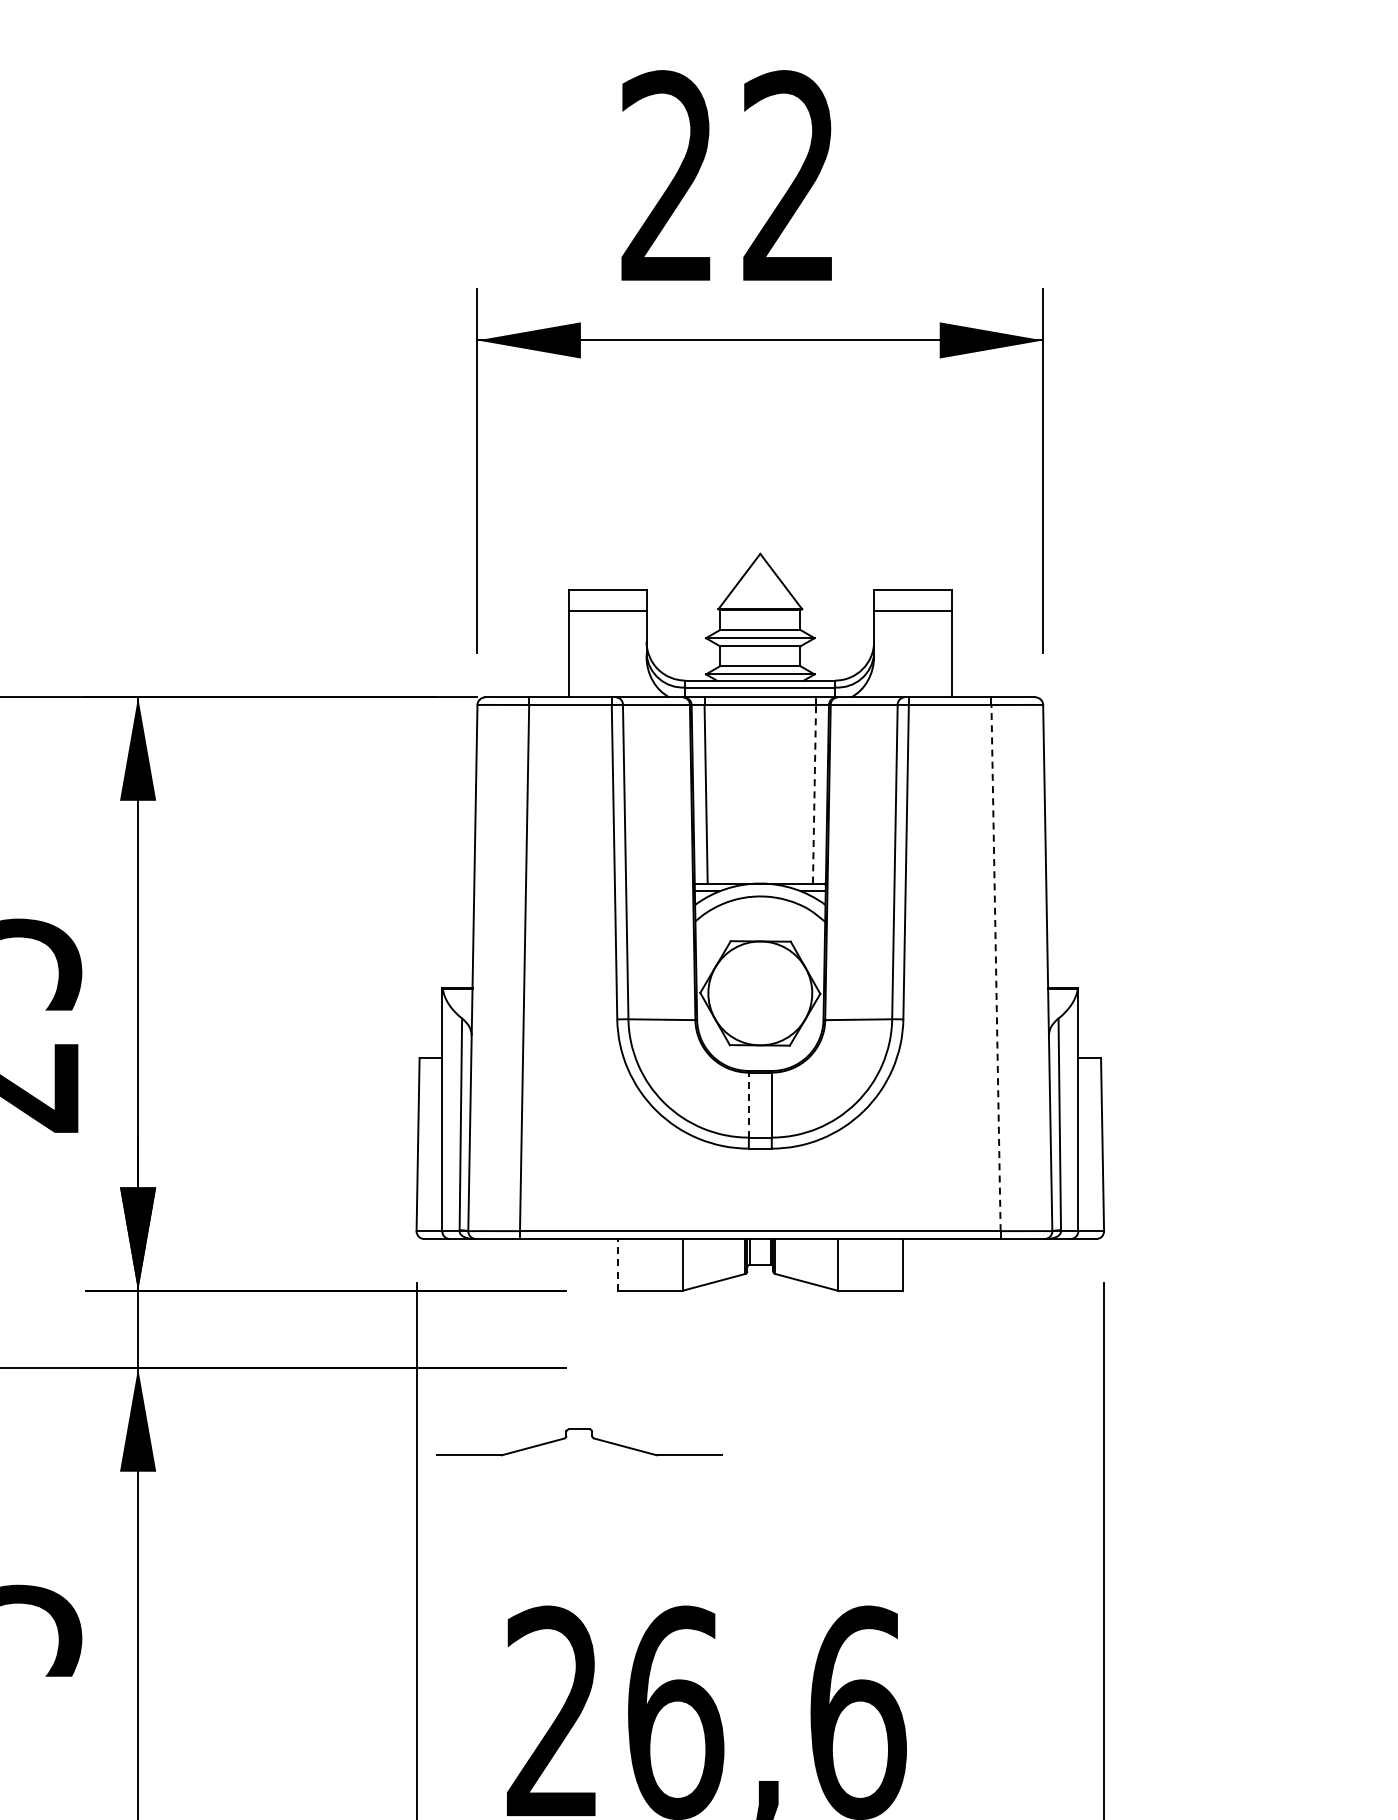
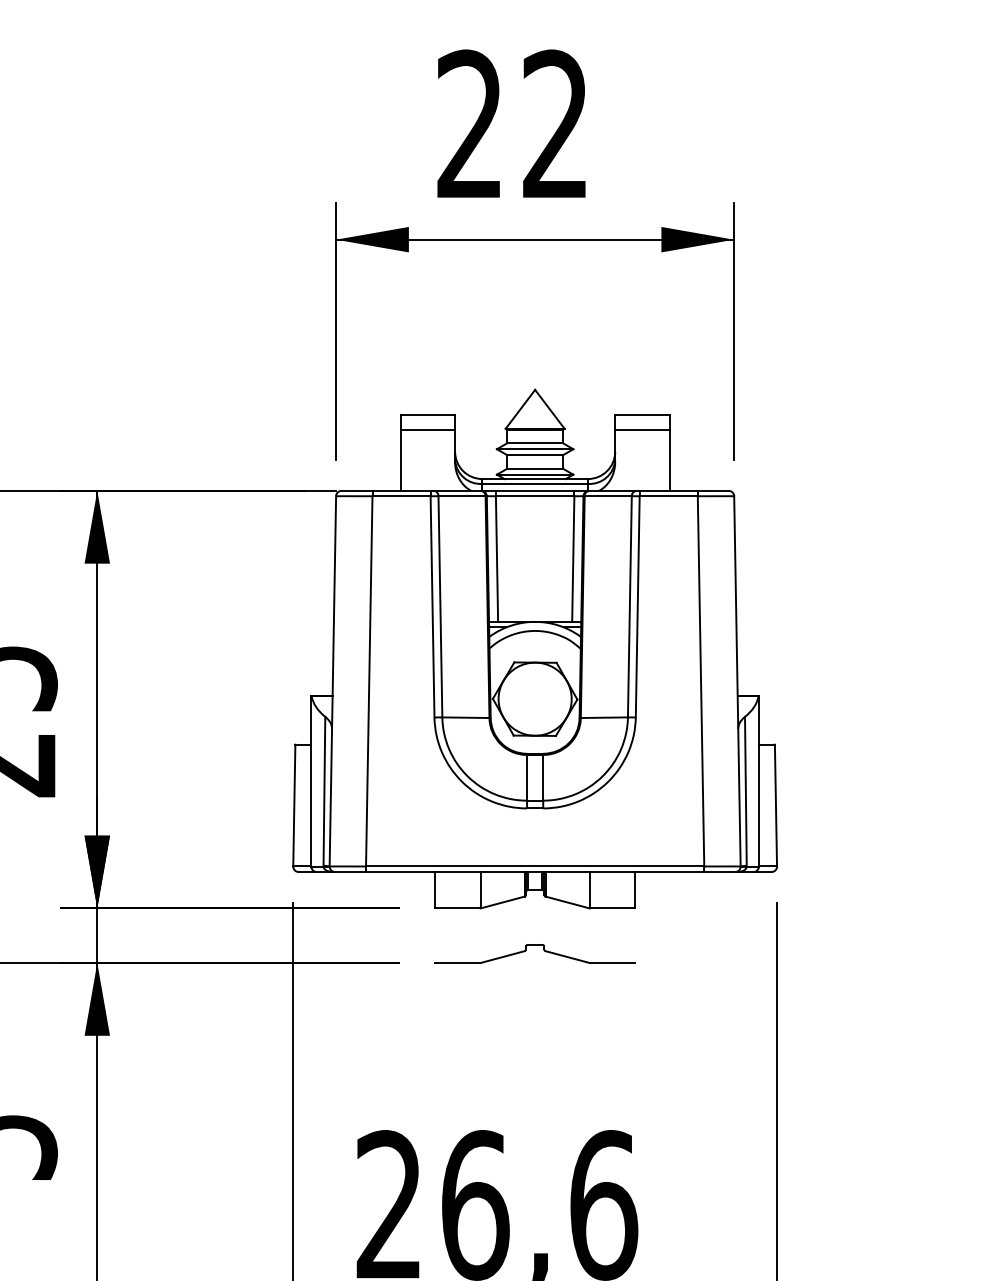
line: (814, 793) -> (573, 558), dashed -> solid
line: (996, 967) -> (701, 680), dashed -> solid
line: (748, 1104) -> (526, 777), dashed -> solid
line: (618, 1264) -> (435, 889), dashed -> solid
part: (579, 1429) -> (535, 944), moved

